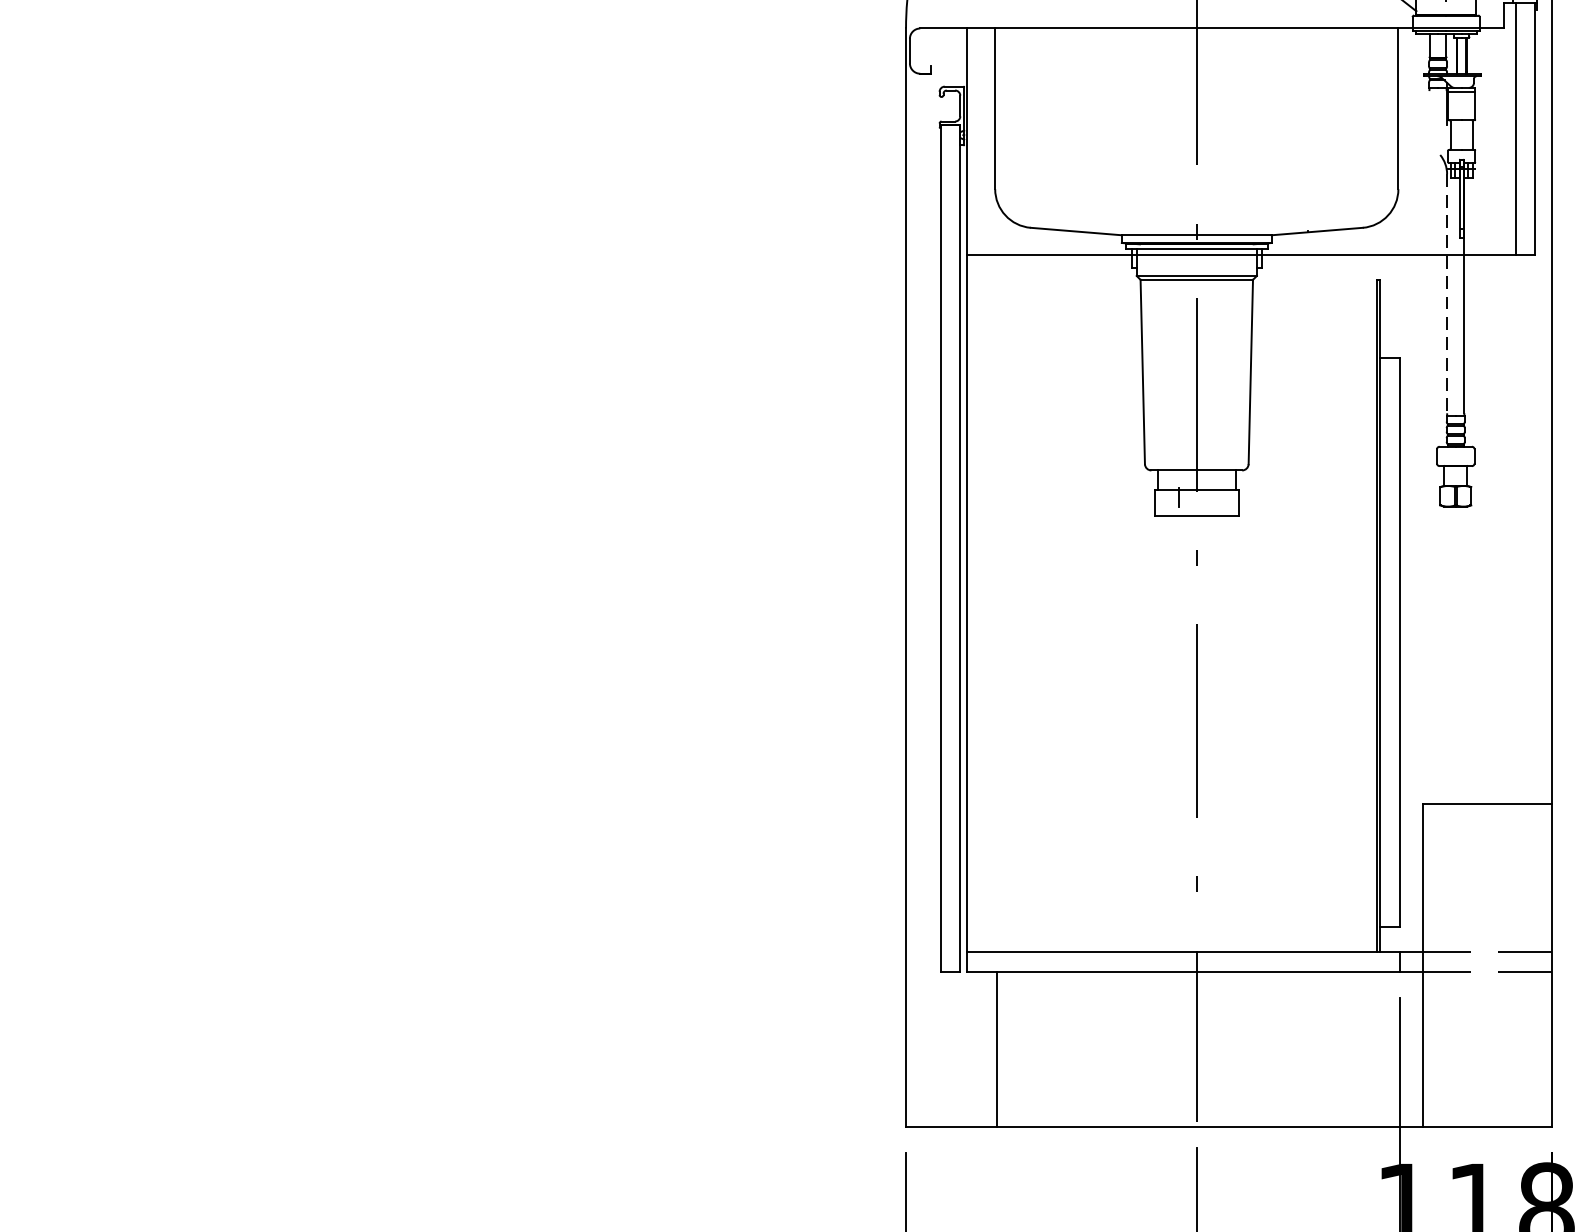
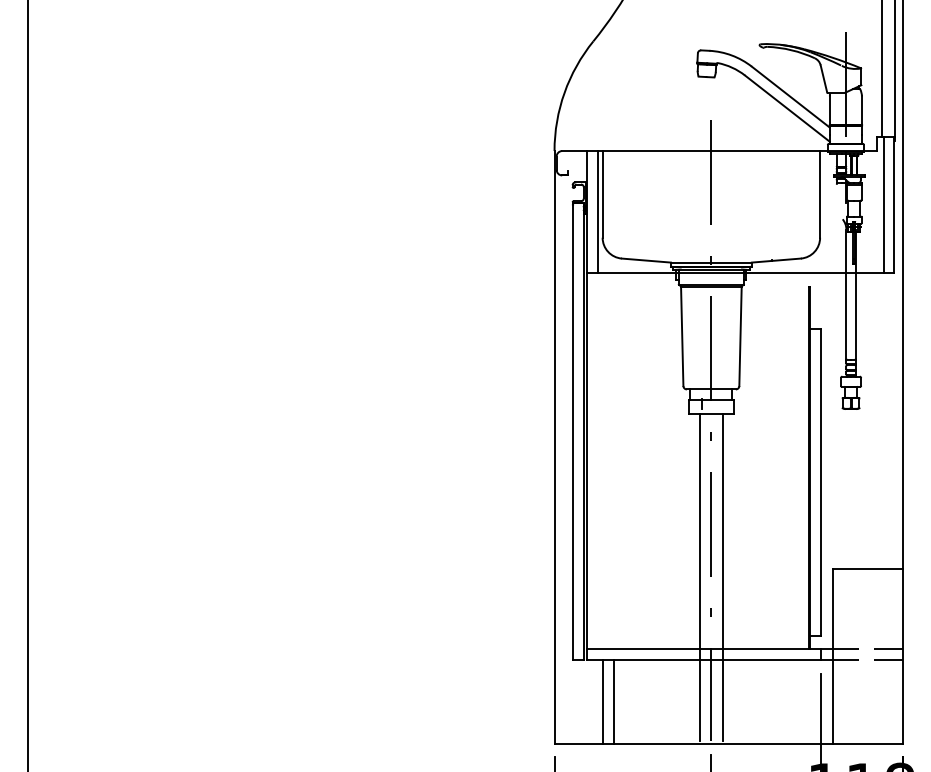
line: (985, 142) -> (597, 212), added
line: (1447, 294) -> (846, 294), dashed -> solid
line: (1176, 819) -> (700, 577), added
line: (1217, 819) -> (722, 577), added
line: (1015, 1048) -> (613, 701), added

